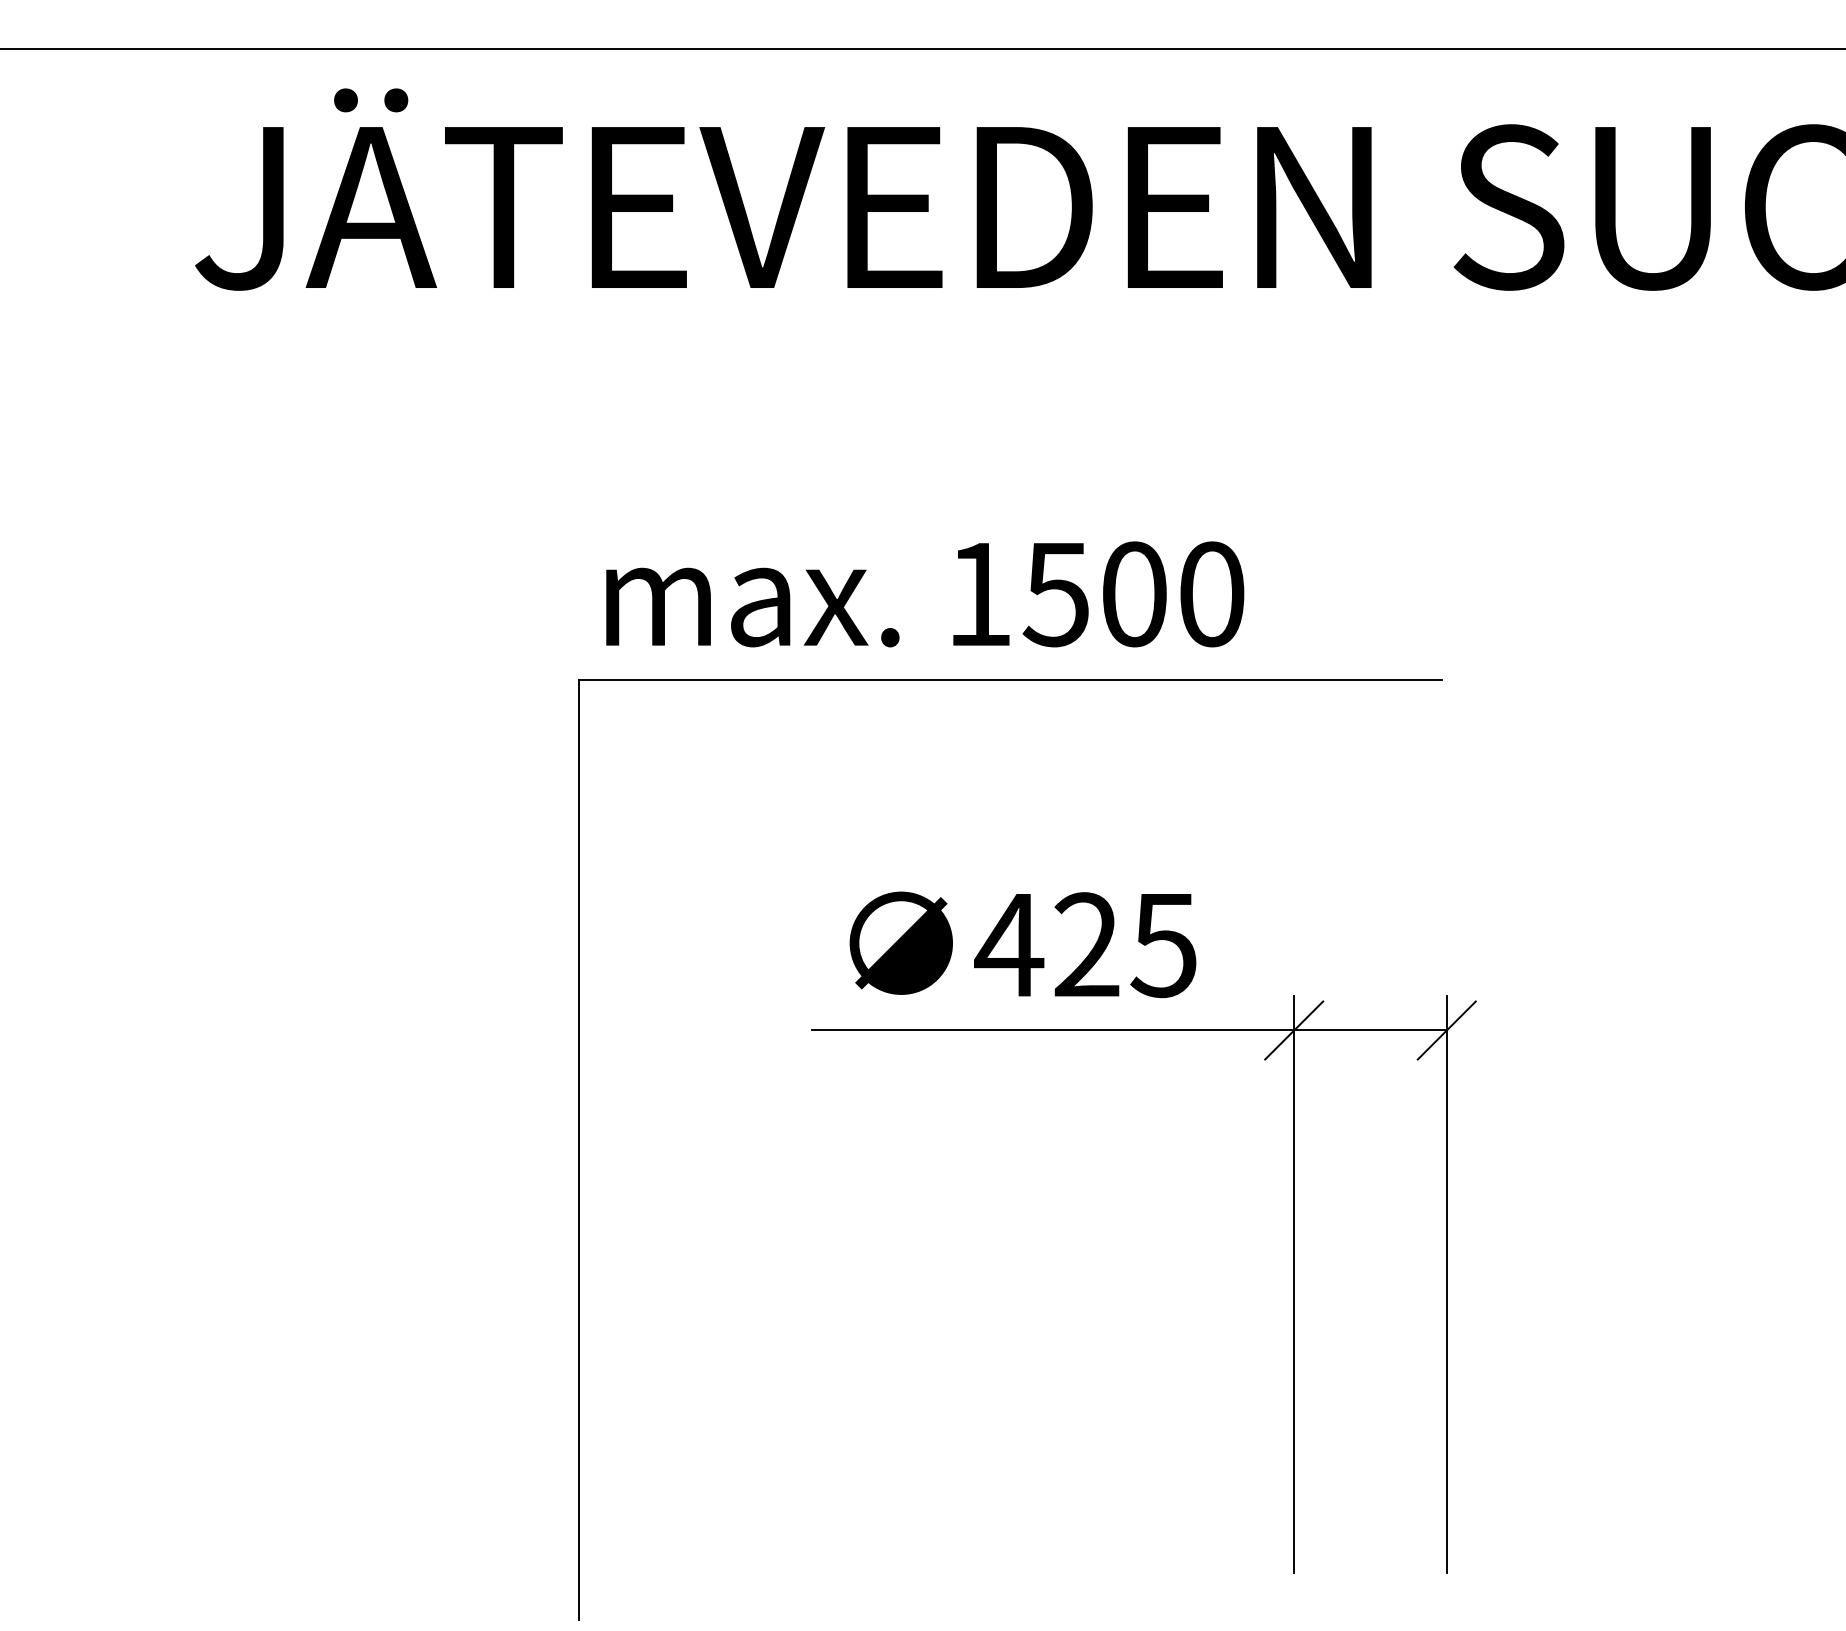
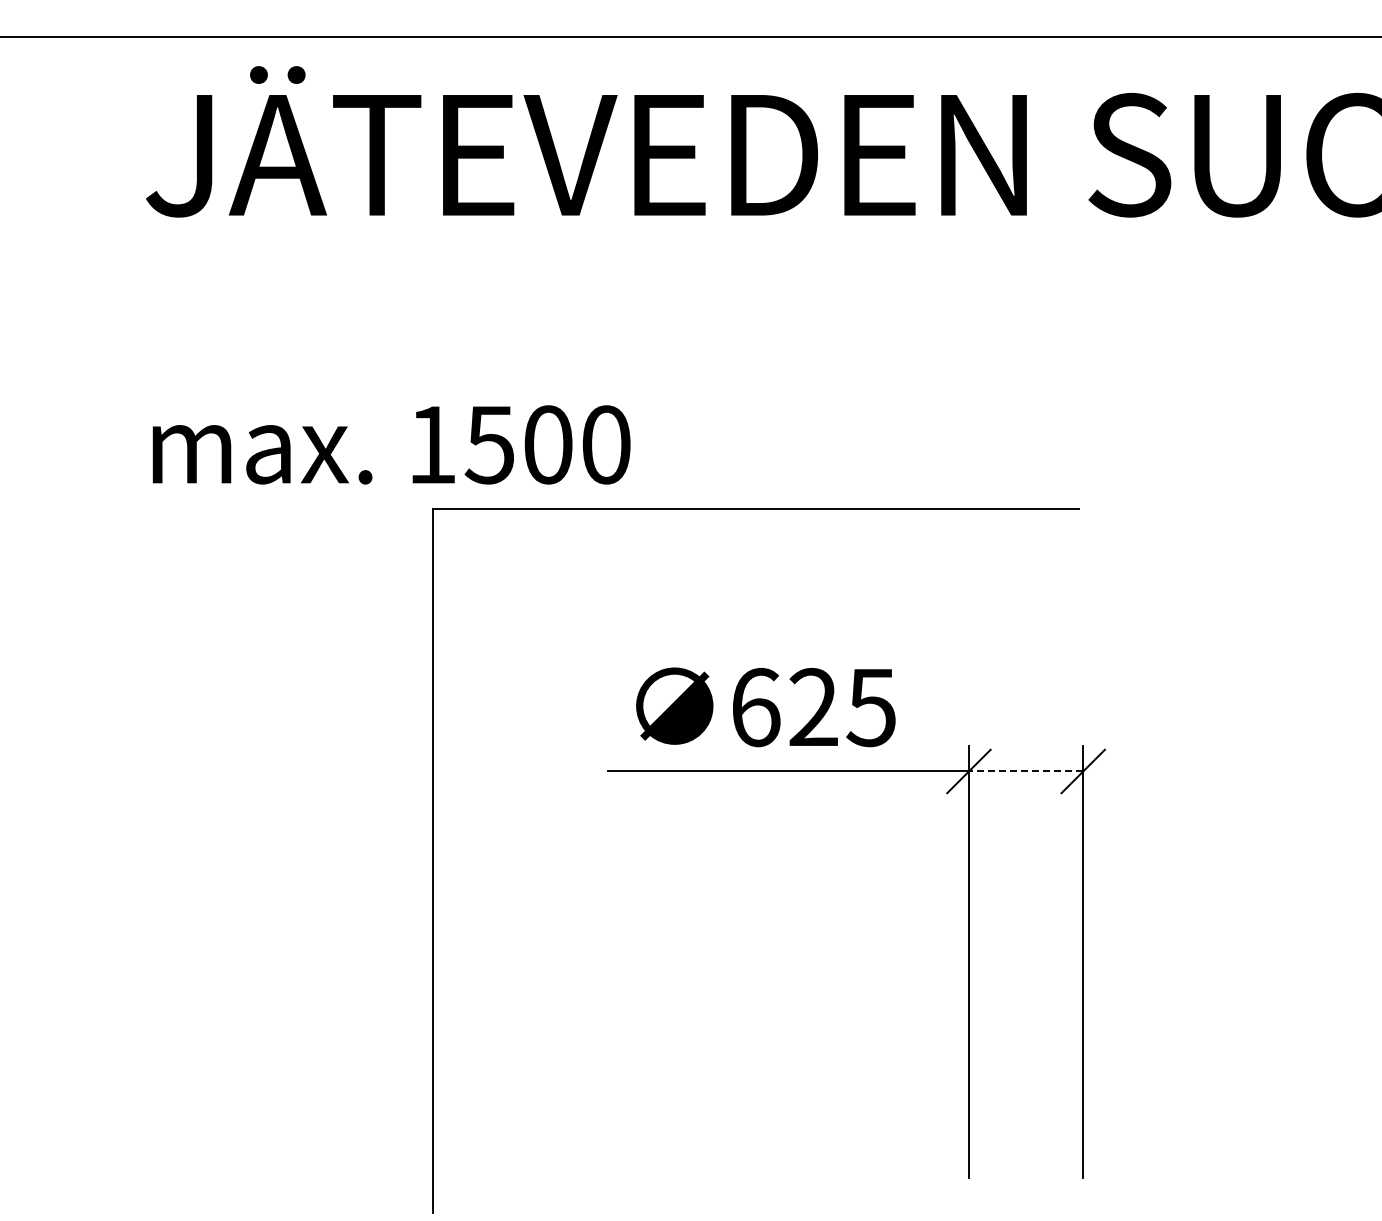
text: (925, 593) -> (391, 444), moved
text: (1009, 945) -> (755, 707), 425 -> 625
line: (1369, 1030) -> (1025, 771), solid -> dashed

